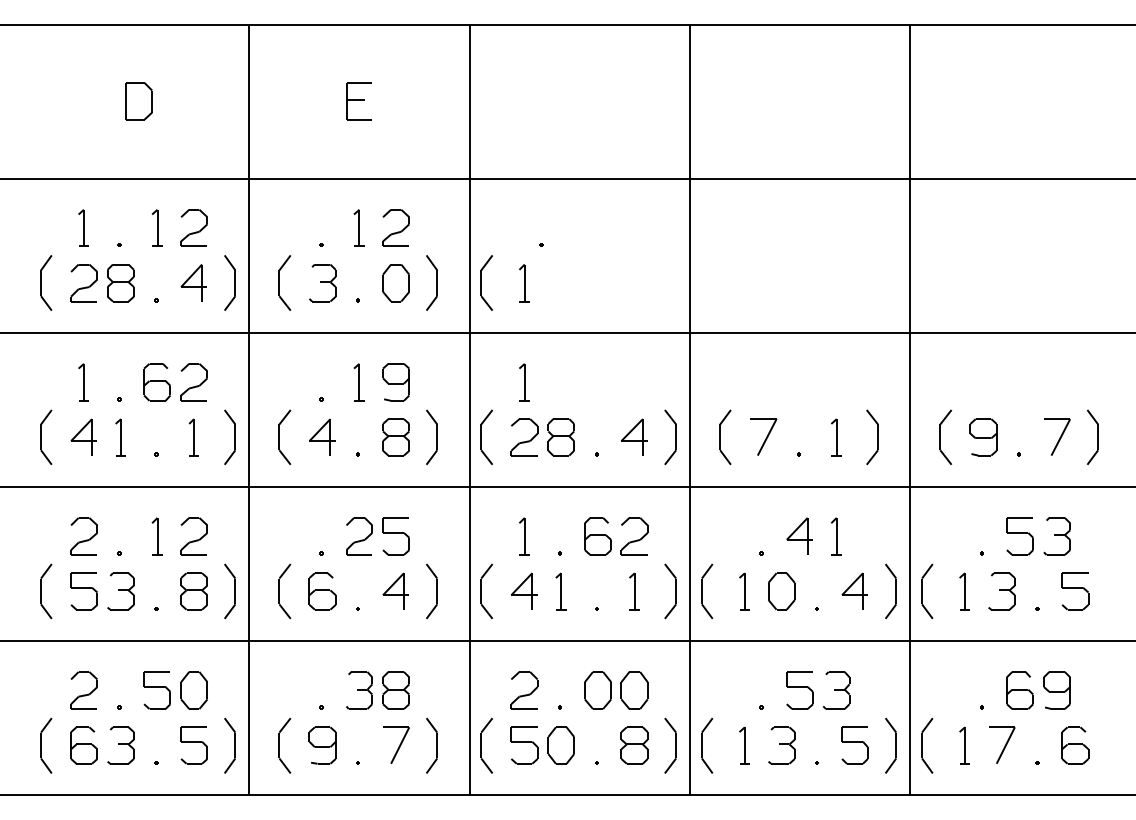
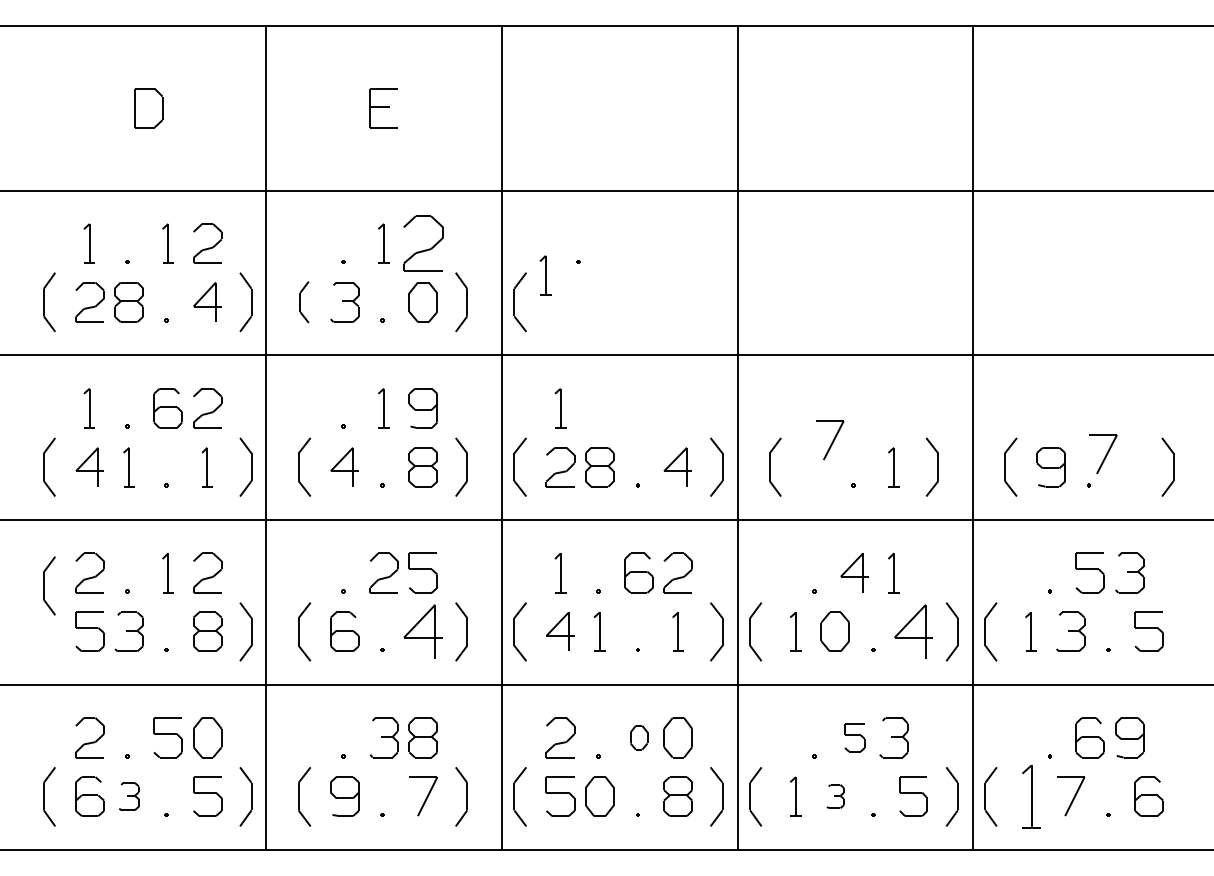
part: (395, 227) -> (422, 242), size x1.4
part: (284, 282) -> (304, 301), size x0.7
part: (524, 283) -> (545, 276), moved
part: (763, 436) -> (829, 439), moved
part: (1057, 436) -> (1103, 453), moved
part: (395, 590) -> (422, 630), size x1.4
part: (854, 590) -> (913, 630), size x1.4
part: (46, 591) -> (49, 586), moved
part: (597, 690) -> (638, 737), size x0.6
part: (799, 690) -> (854, 737), size x0.7
part: (120, 745) -> (128, 796), size x0.7
part: (781, 745) -> (835, 796), size x0.6
part: (964, 745) -> (1030, 796), size x1.6

